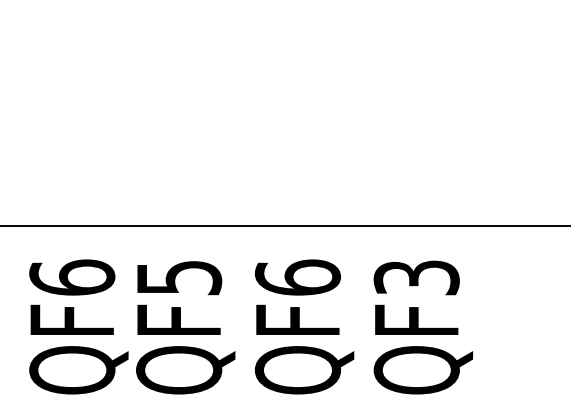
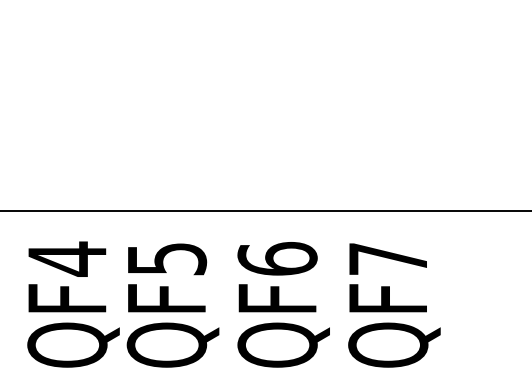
text: (416, 277) -> (388, 258), QF3 -> QF7
text: (72, 278) -> (67, 259), QF6 -> QF4

